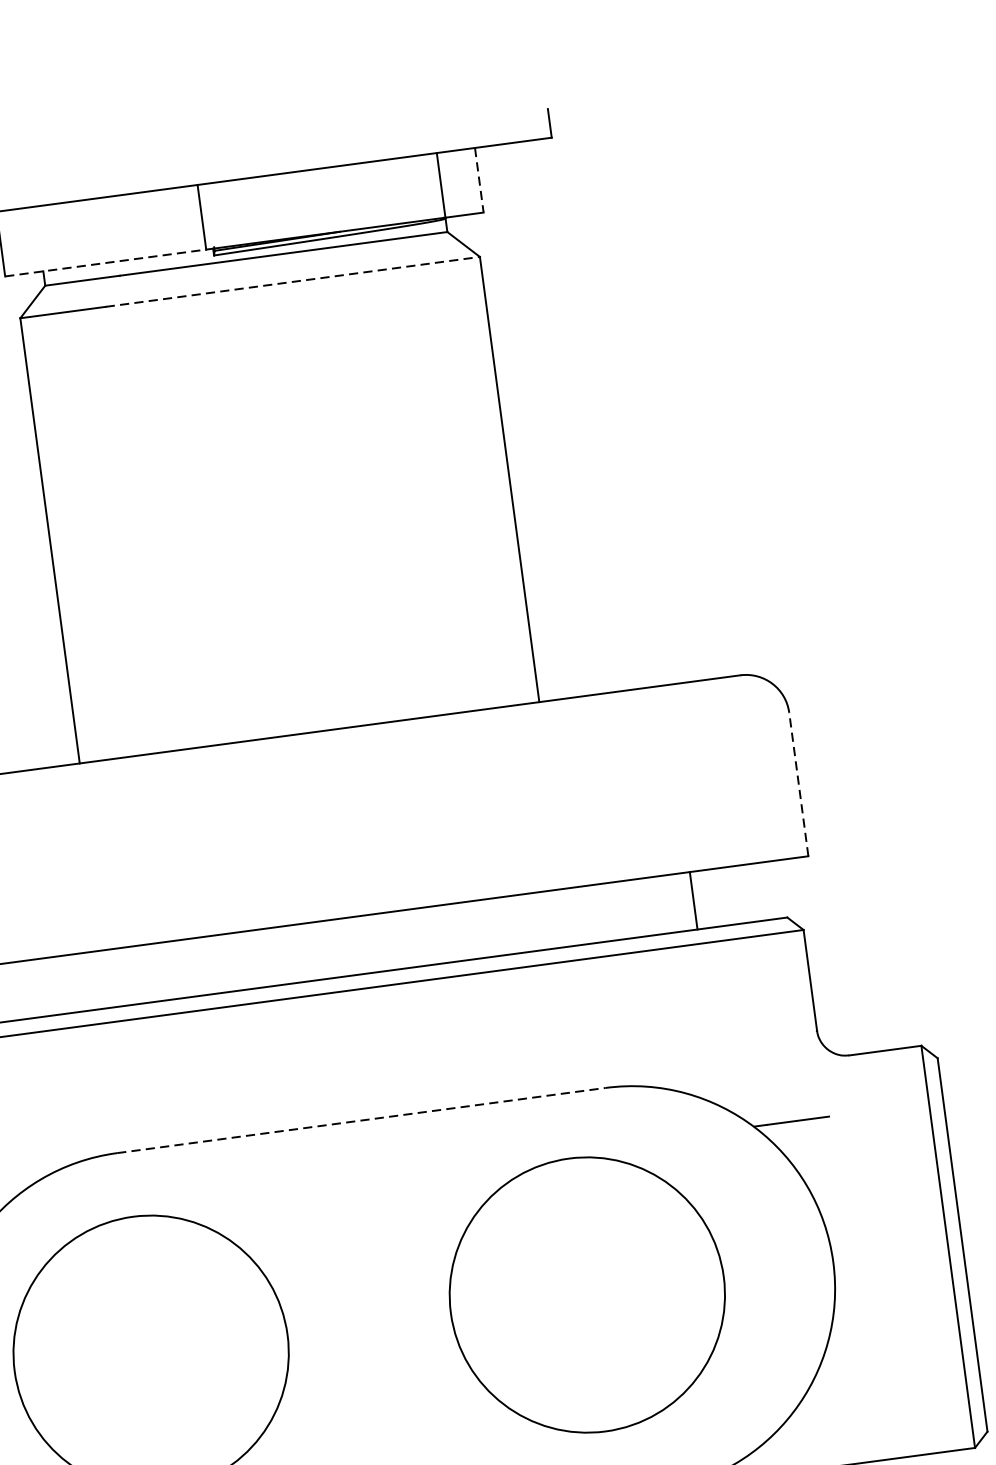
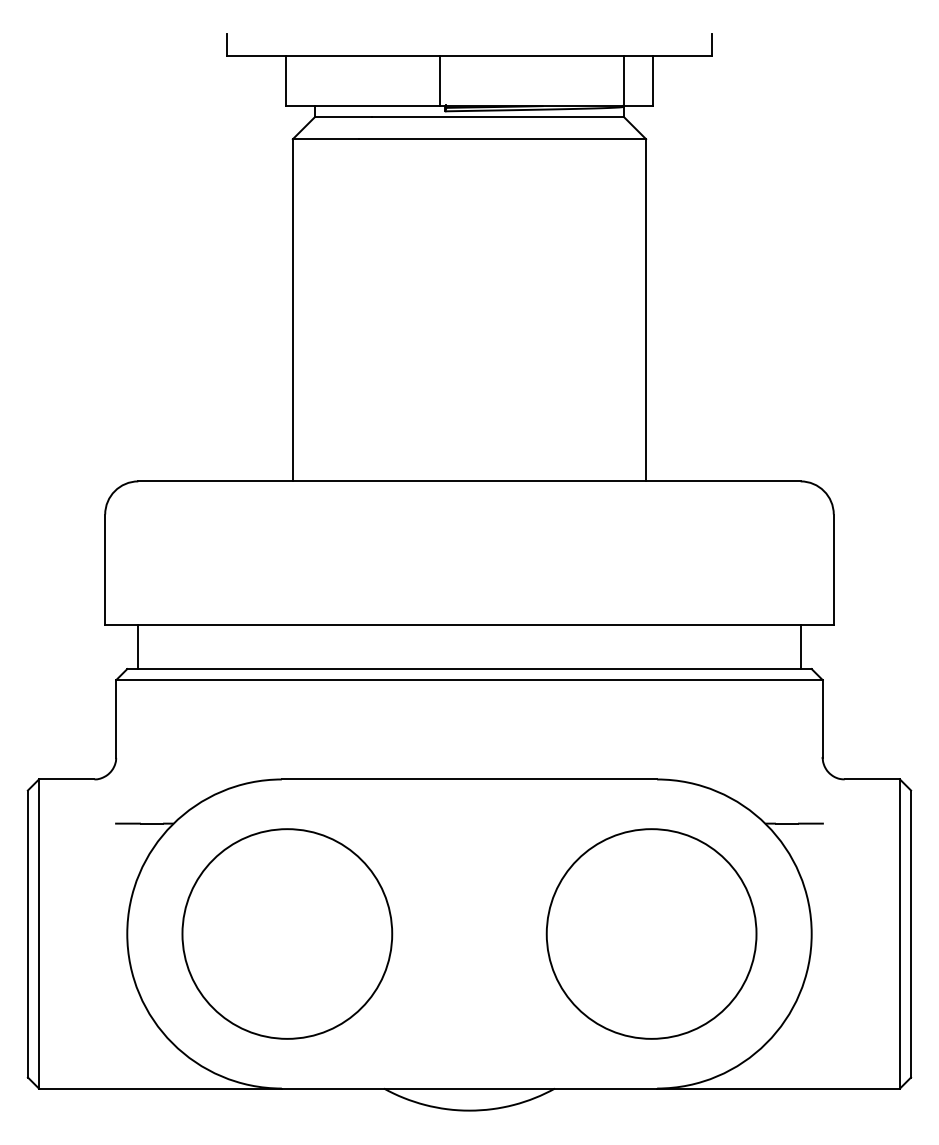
line: (479, 180) -> (653, 81), dashed -> solid
line: (106, 263) -> (363, 106), dashed -> solid
line: (293, 282) -> (502, 139), dashed -> solid
line: (798, 784) -> (833, 569), dashed -> solid
line: (693, 900) -> (800, 646), moved
line: (361, 1120) -> (469, 779), dashed -> solid
circle: (587, 1294) -> (651, 933), moved

